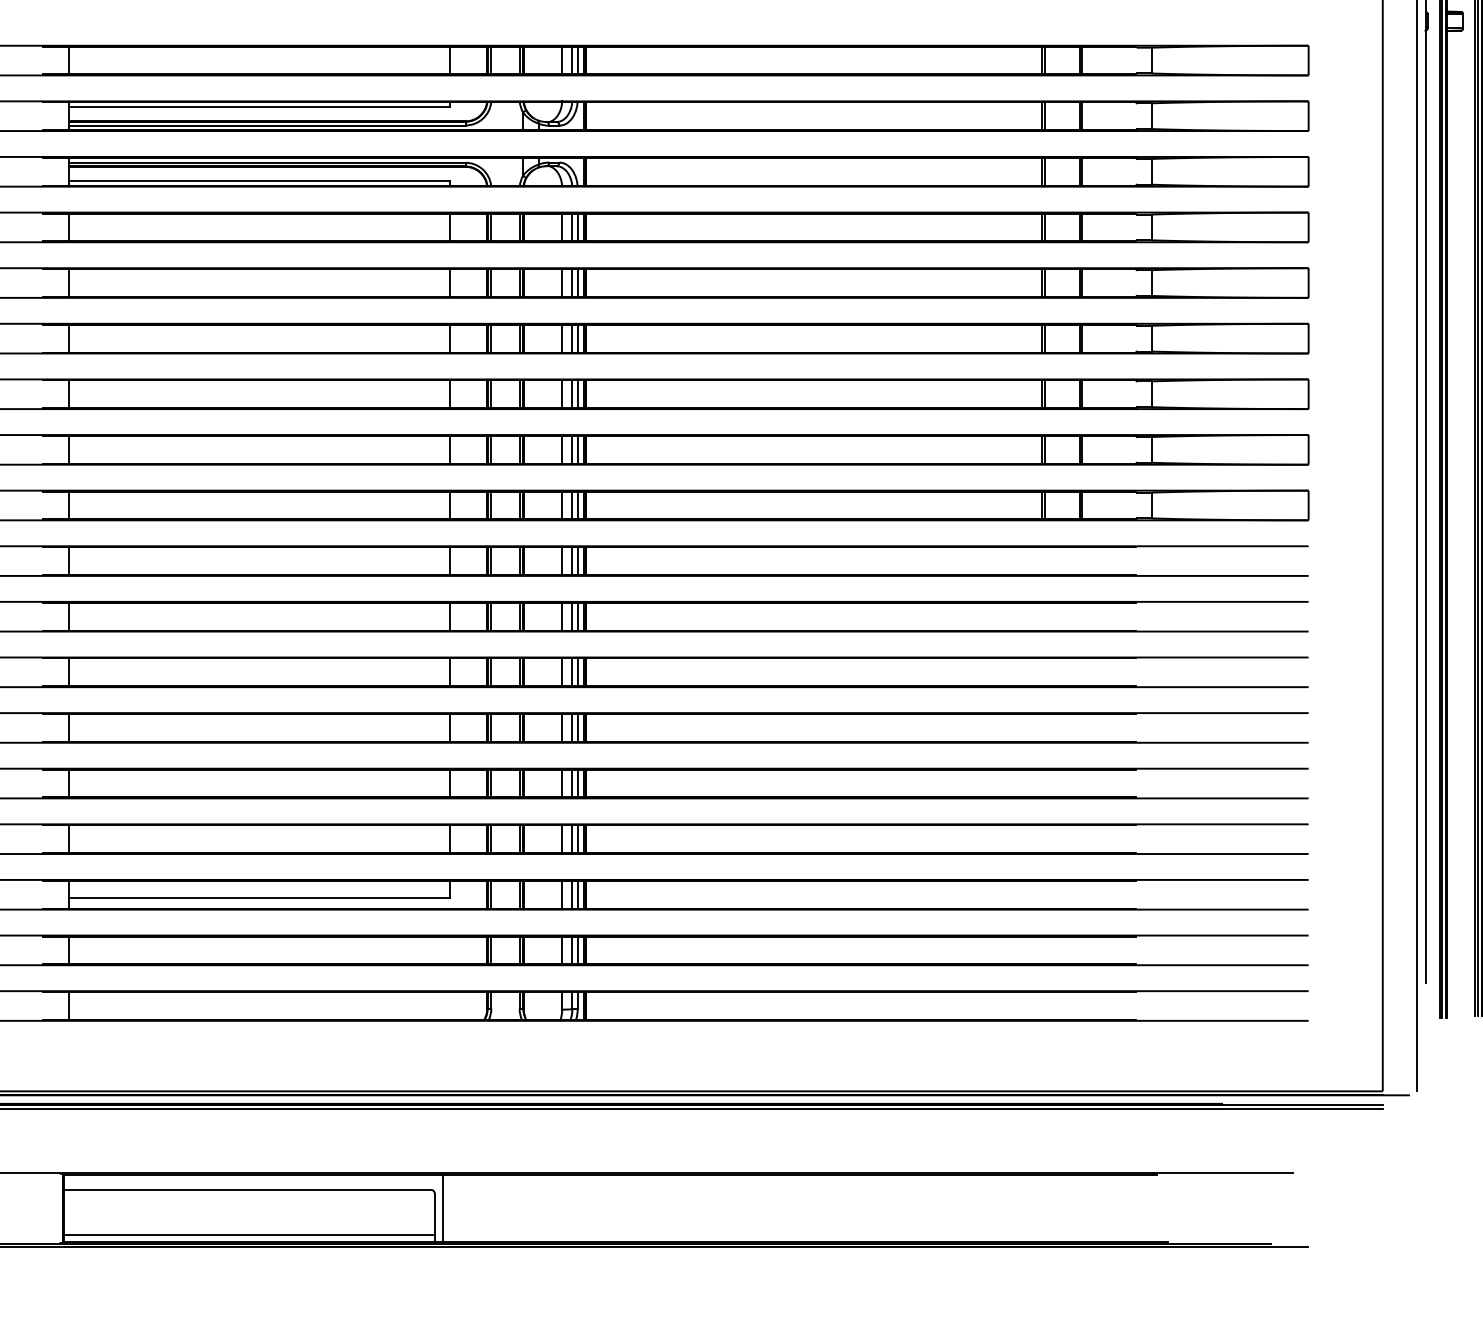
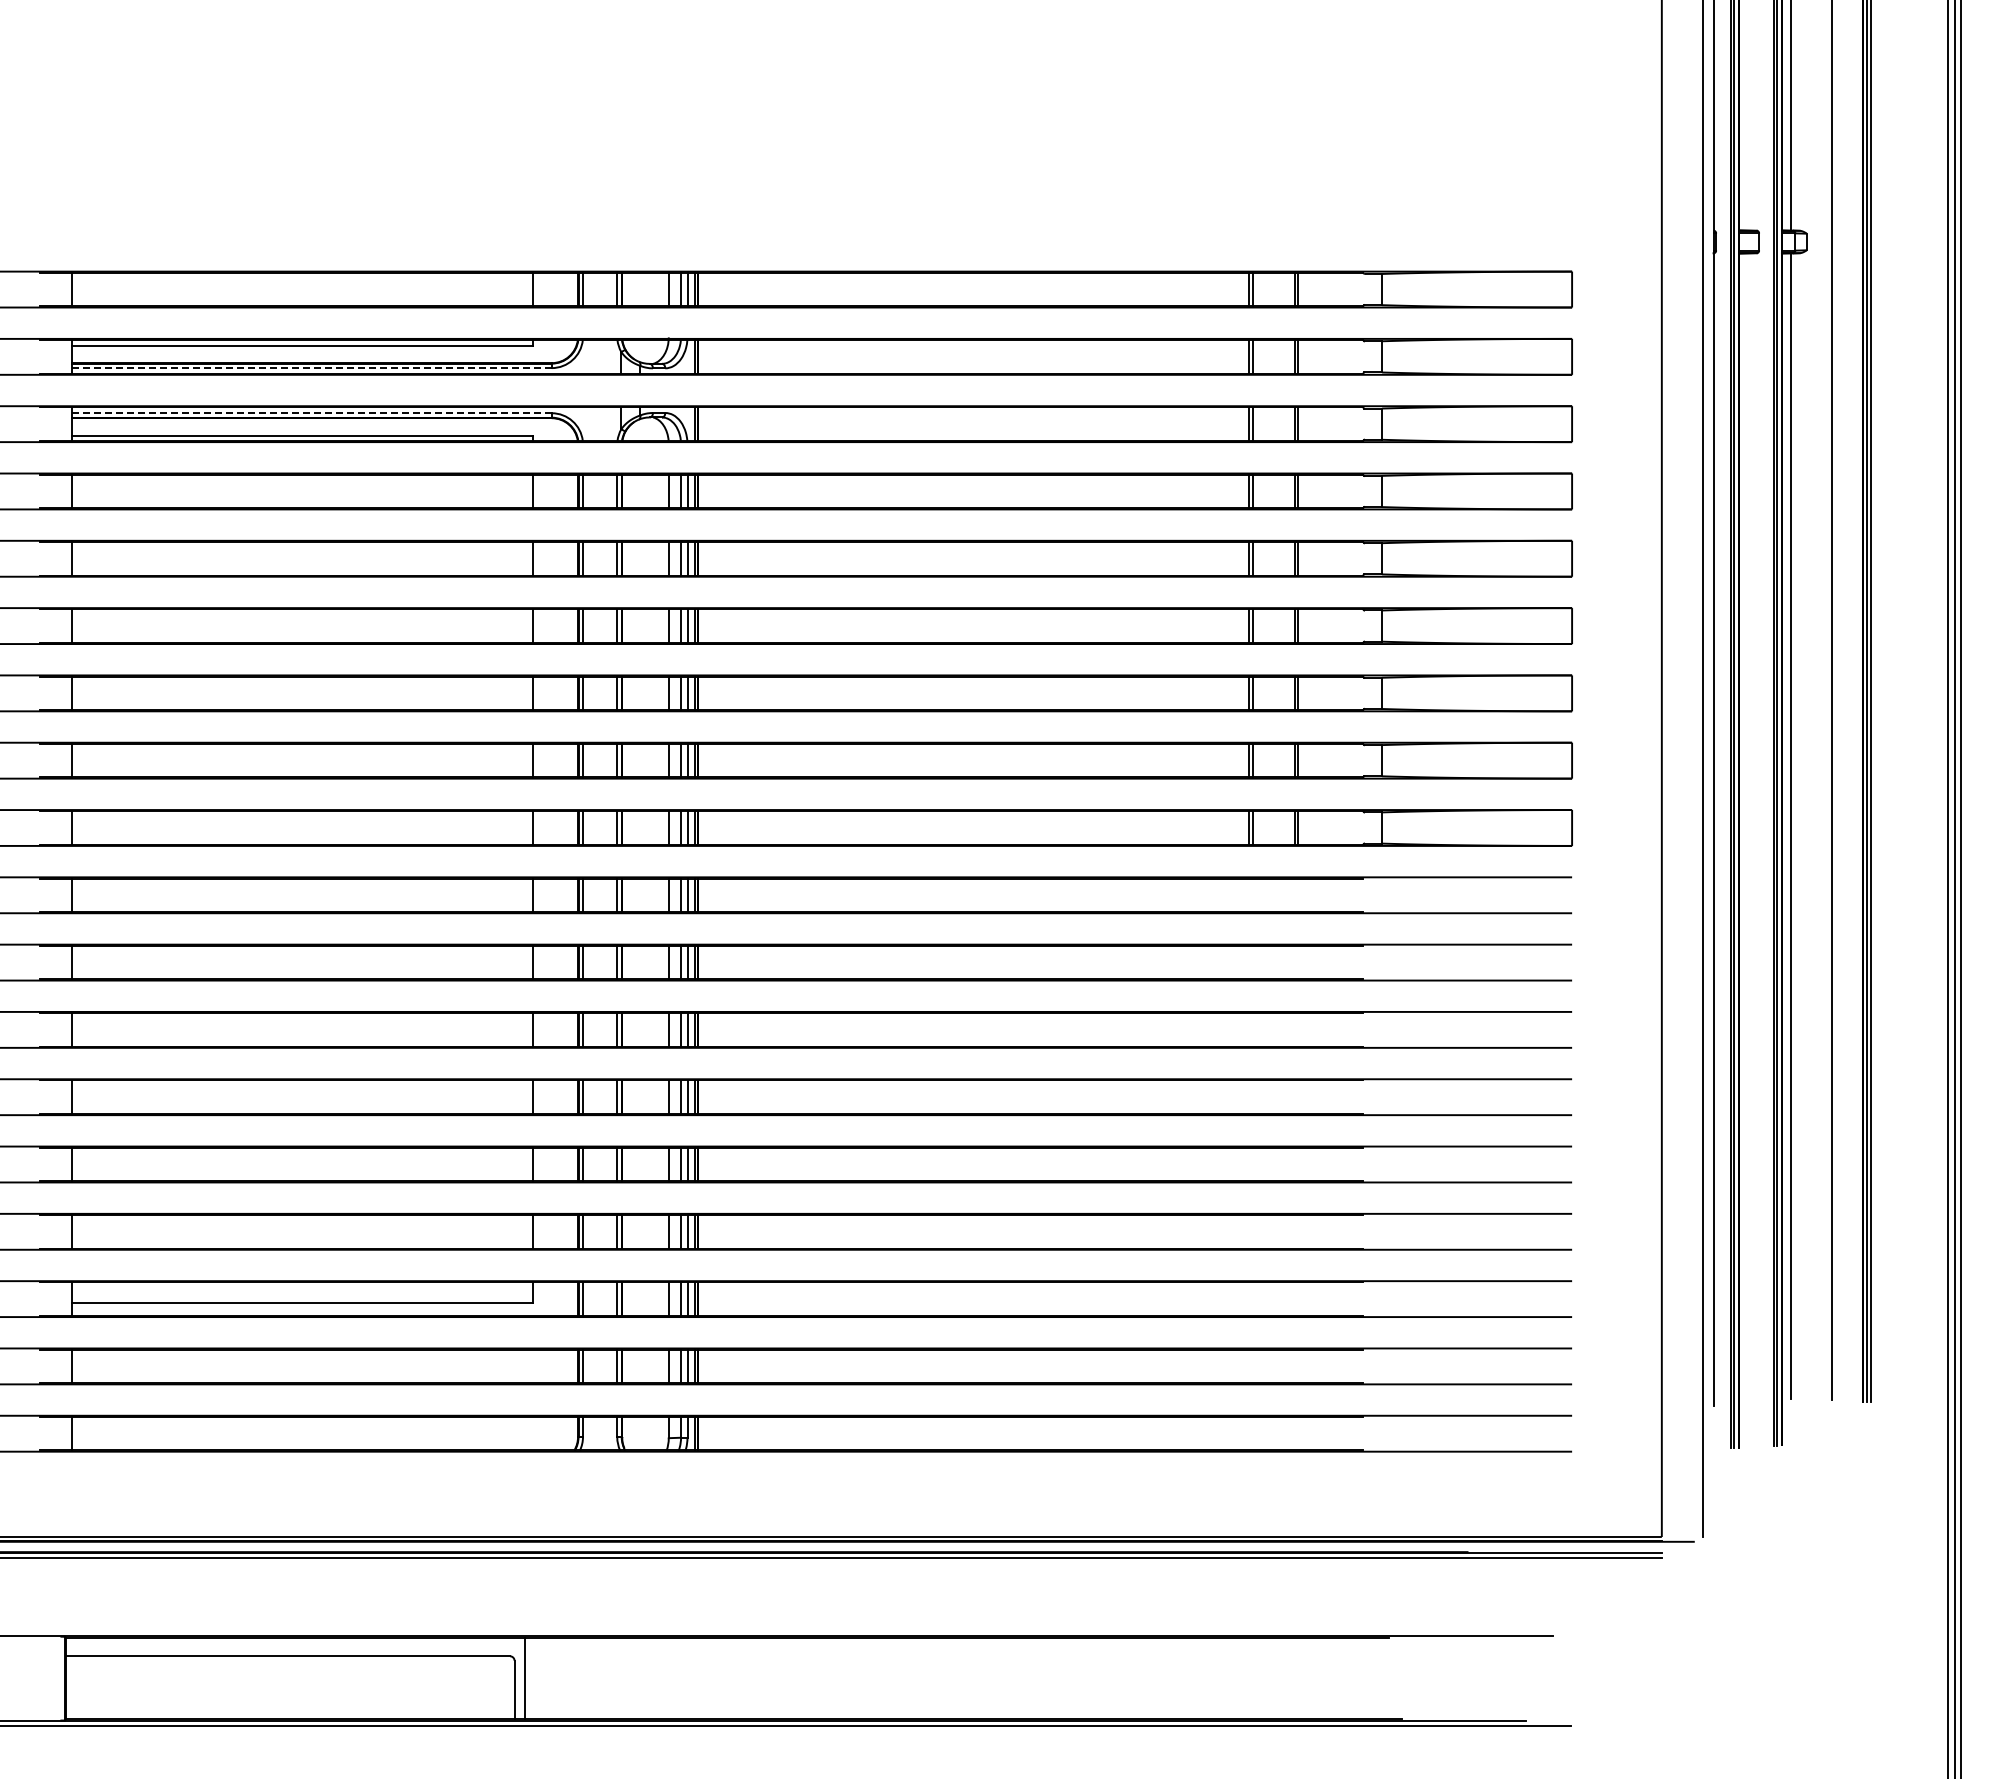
line: (266, 125) -> (311, 368), solid -> dashed
line: (267, 163) -> (312, 413), solid -> dashed
line: (248, 1234) -> (289, 1710), removed

